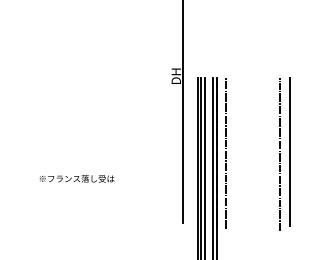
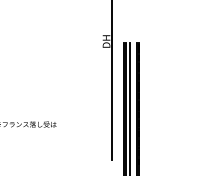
line: (290, 151) -> (199, 102), removed
line: (225, 153) -> (146, 104), removed
line: (280, 153) -> (190, 104), removed

